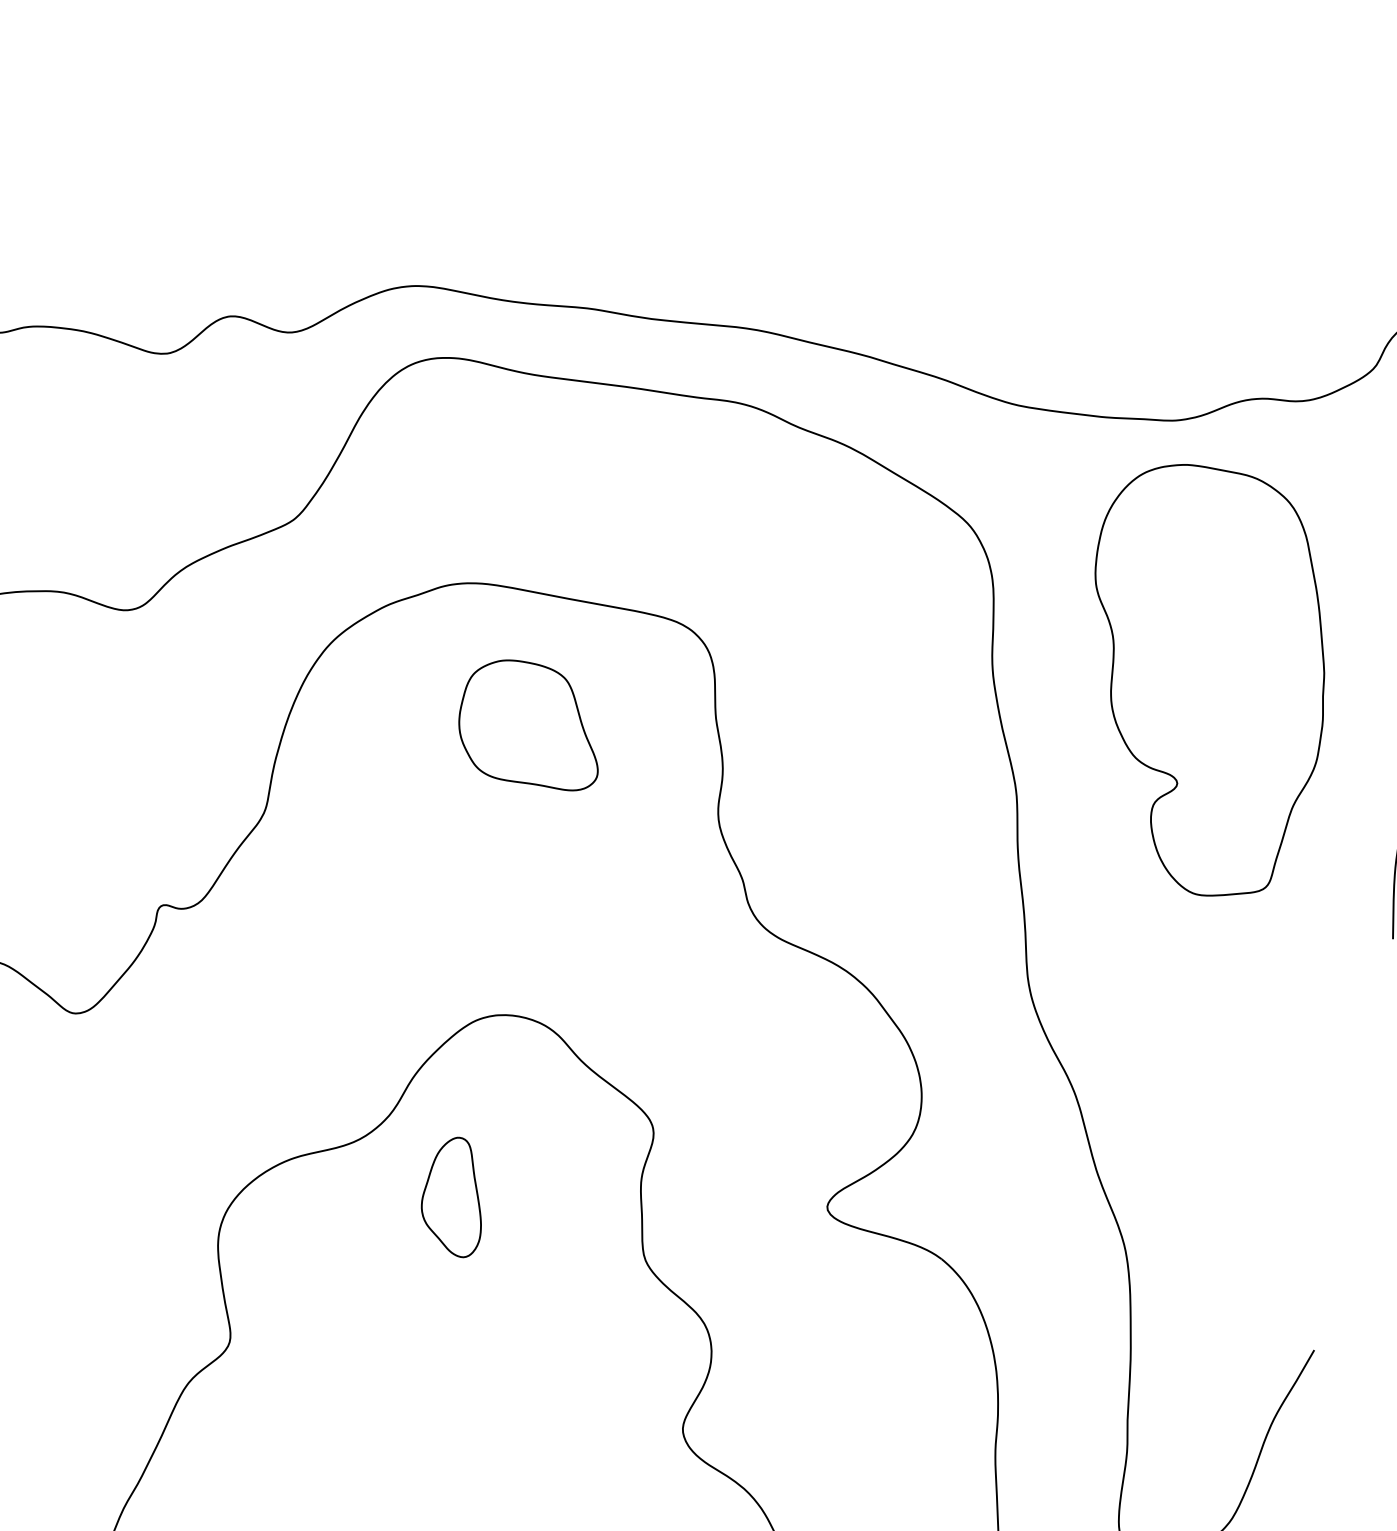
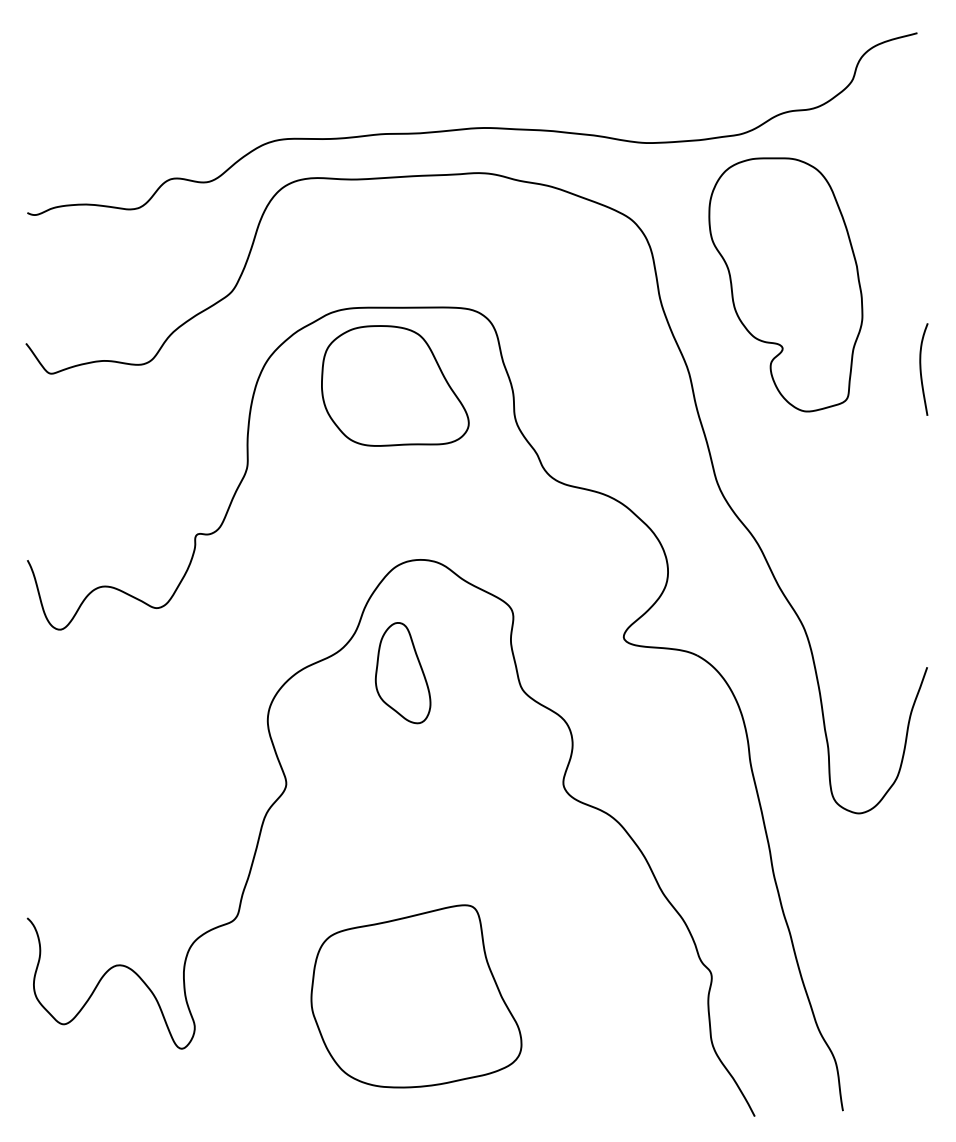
part: (532, 723) -> (395, 385), size x1.67
part: (454, 1196) -> (402, 673), size x1.43

